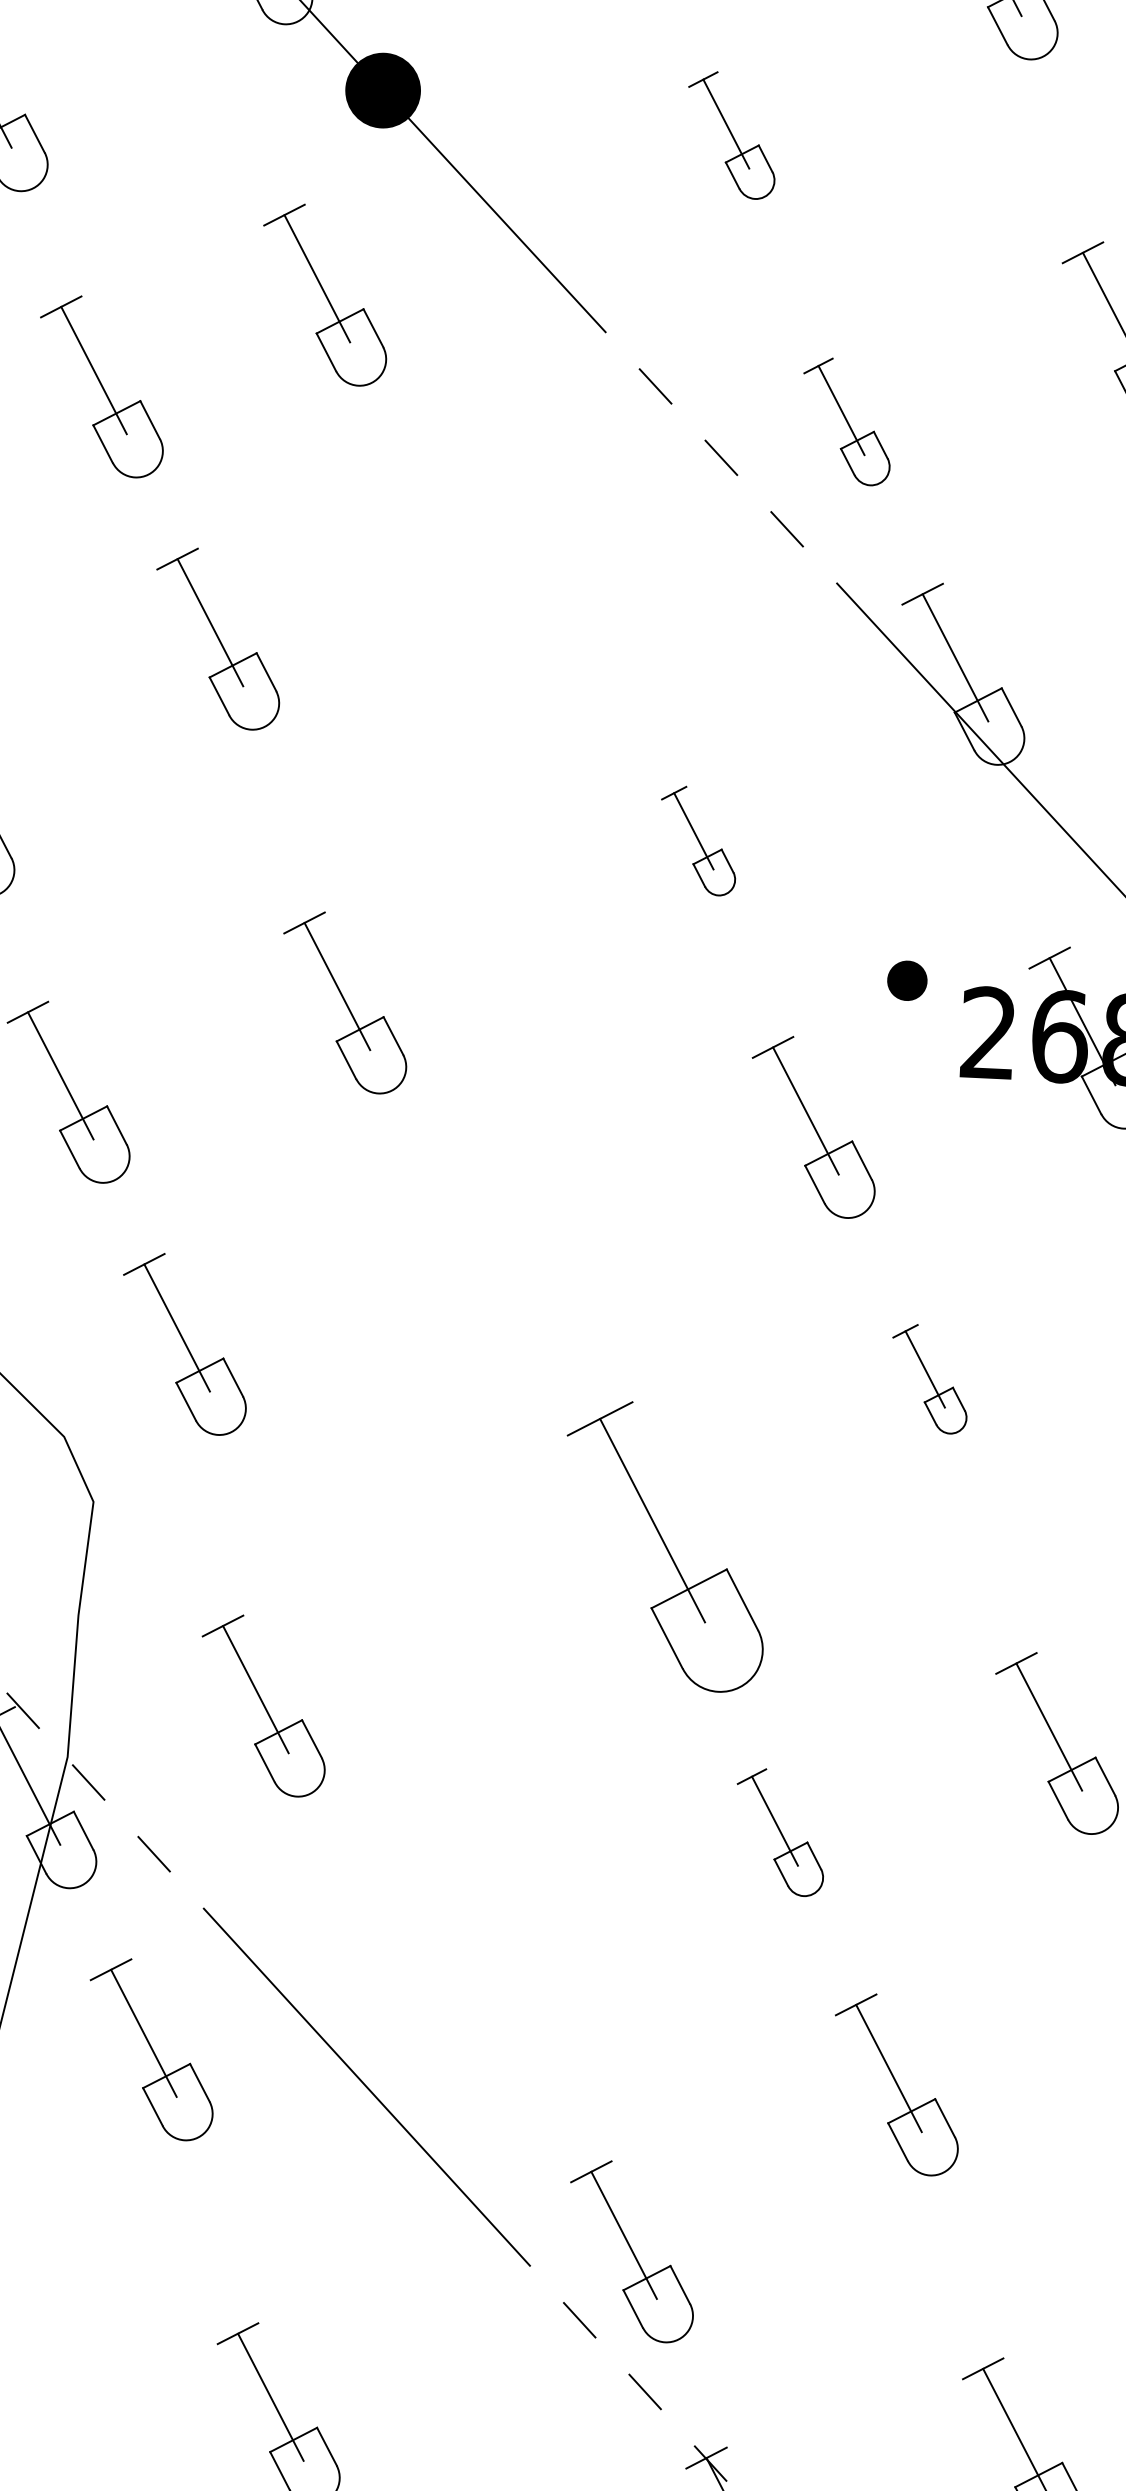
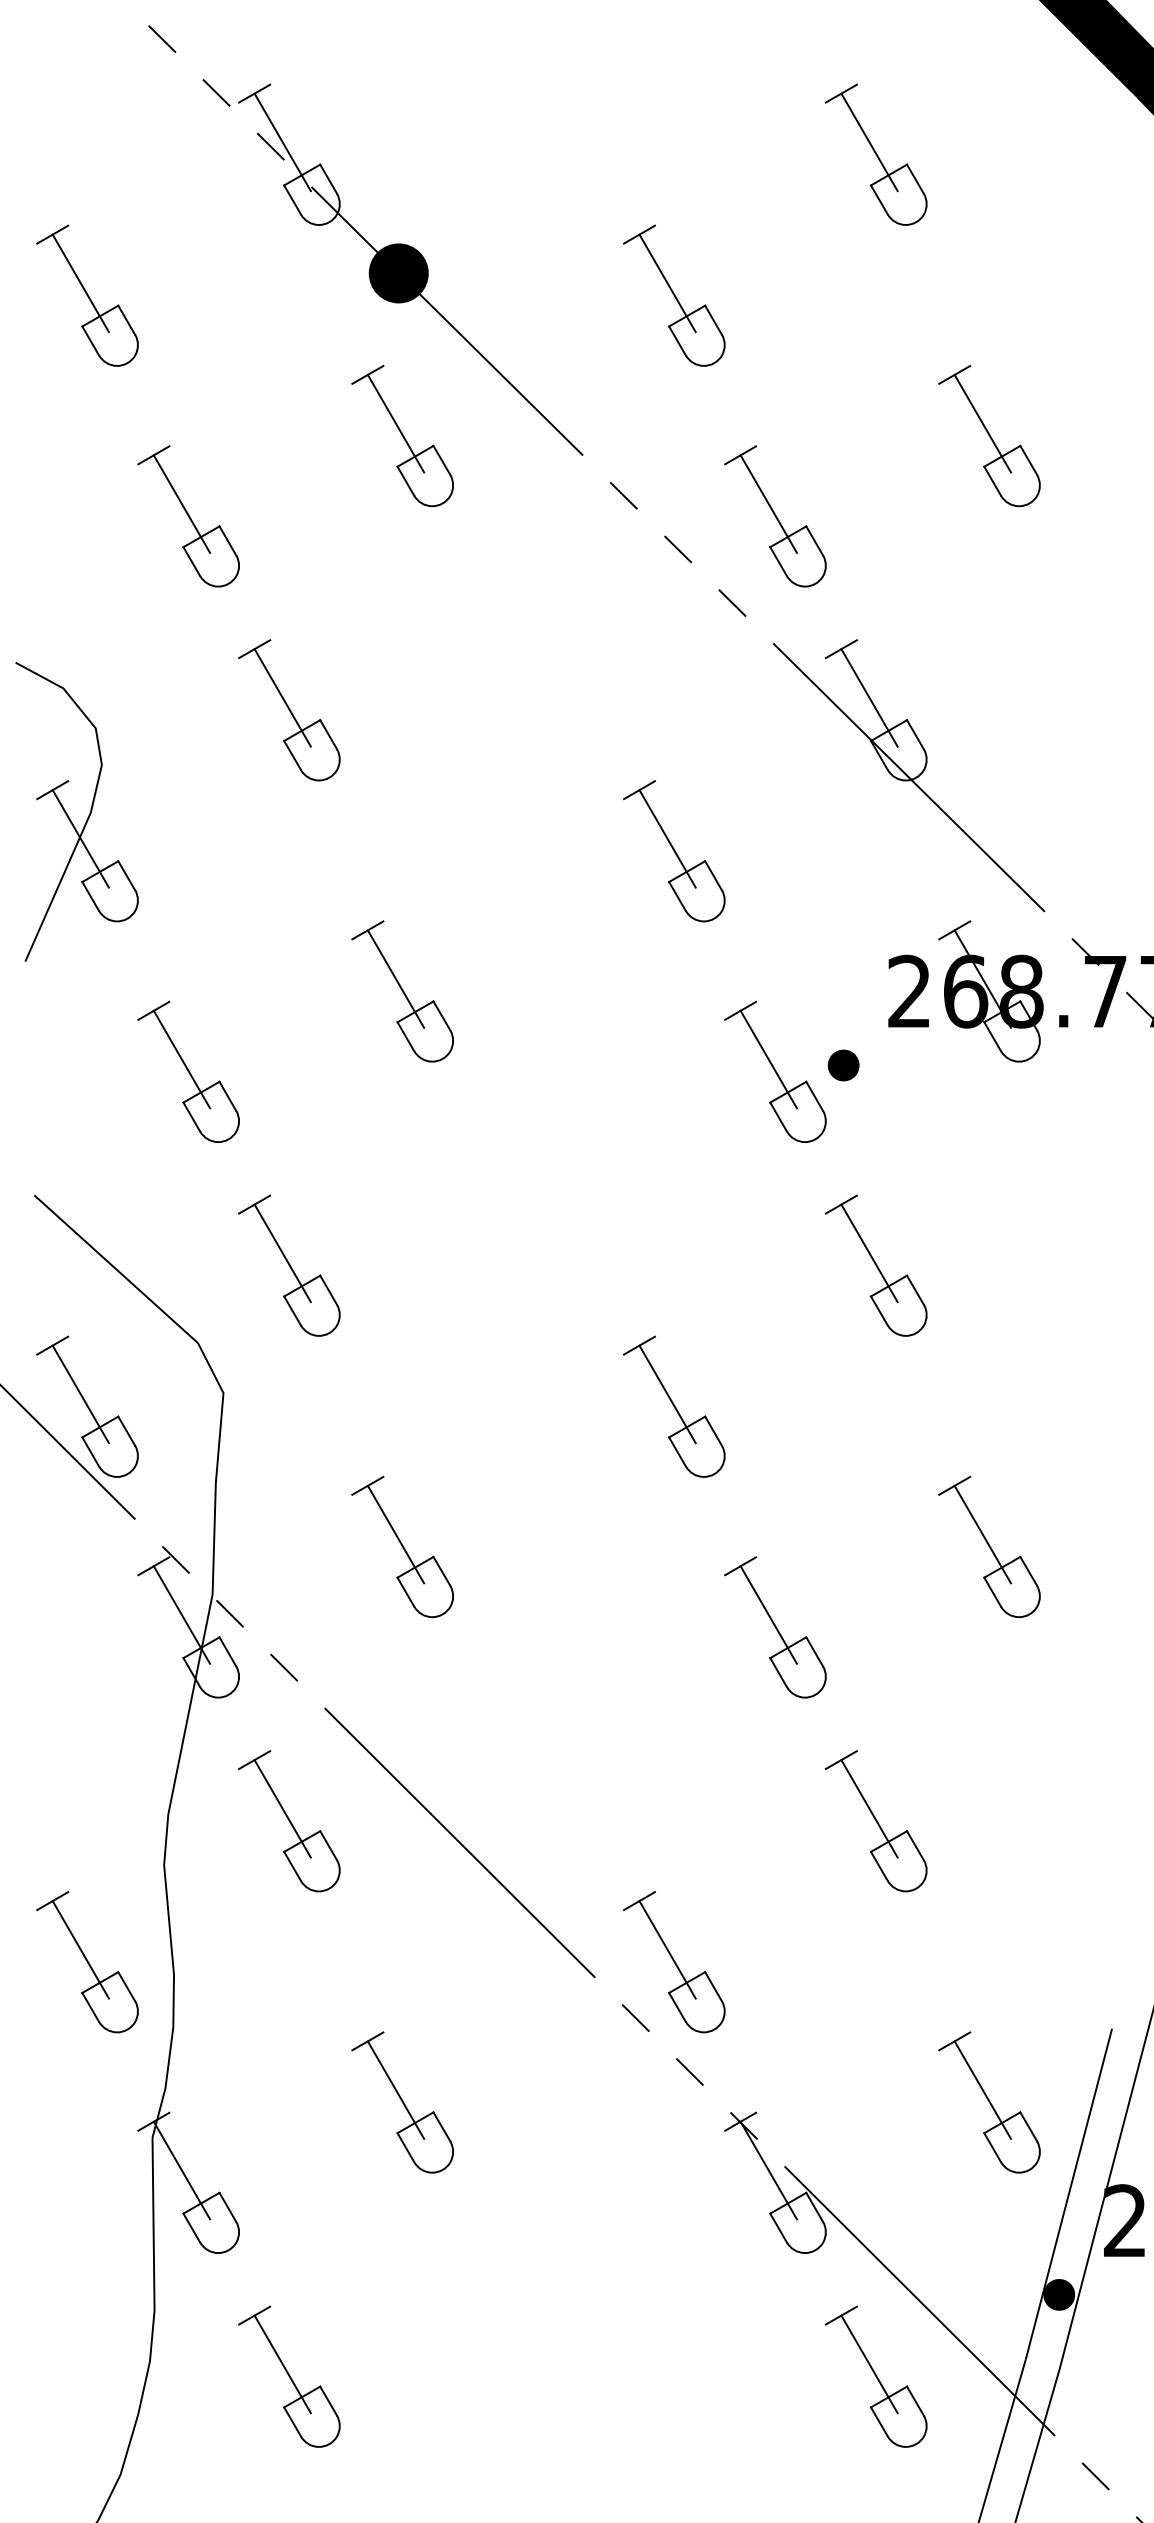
part: (731, 135) -> (674, 295), size x1.43
part: (324, 295) -> (402, 436), moved
part: (846, 421) -> (775, 516), size x1.43
part: (698, 841) -> (674, 851), size x1.67
part: (907, 980) -> (843, 1065), moved
part: (929, 1378) -> (875, 1265), size x1.67
part: (665, 1545) -> (674, 1406), size x0.62
part: (263, 1705) -> (402, 1546), moved
part: (780, 1832) -> (775, 1627), size x1.43

